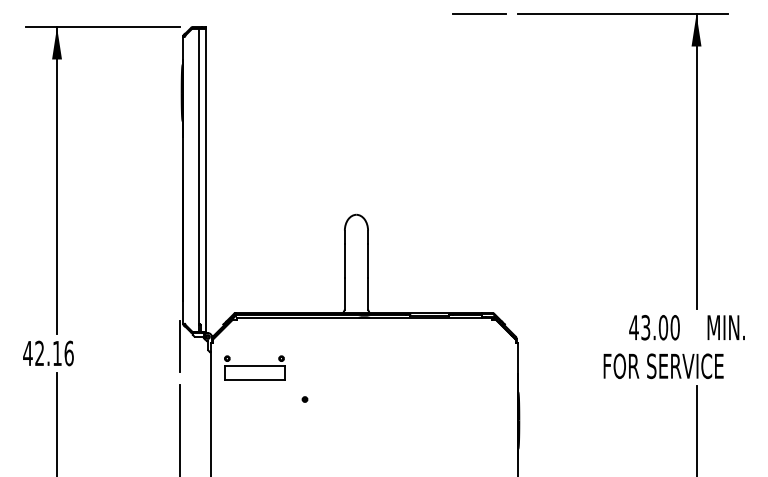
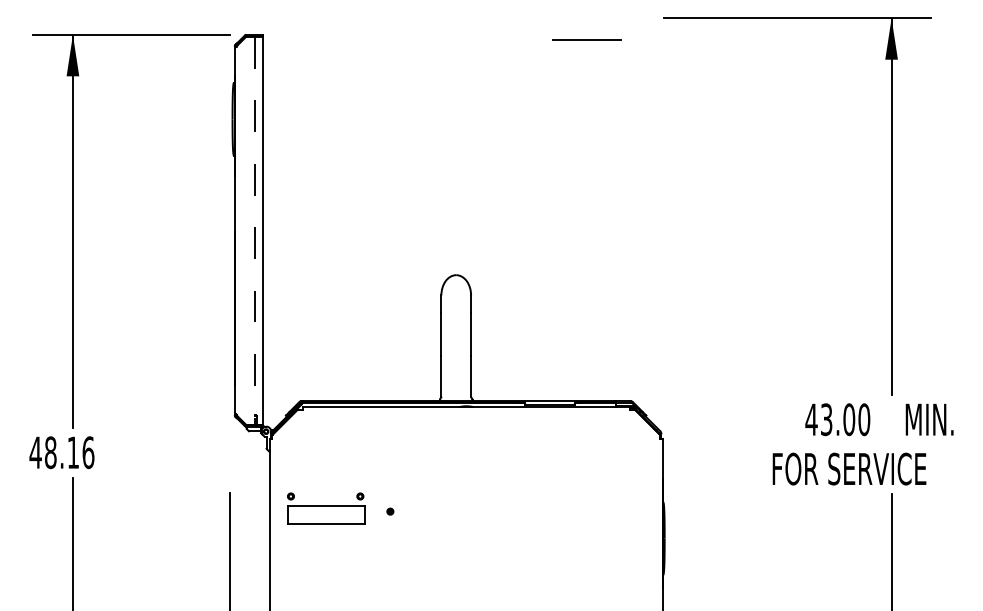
line: (479, 13) -> (586, 39), moved
line: (198, 180) -> (254, 231), solid -> dashed
line: (180, 346) -> (230, 443), removed
text: (39, 353) -> (50, 452), 42.16 -> 48.16
part: (254, 367) -> (325, 507), moved

